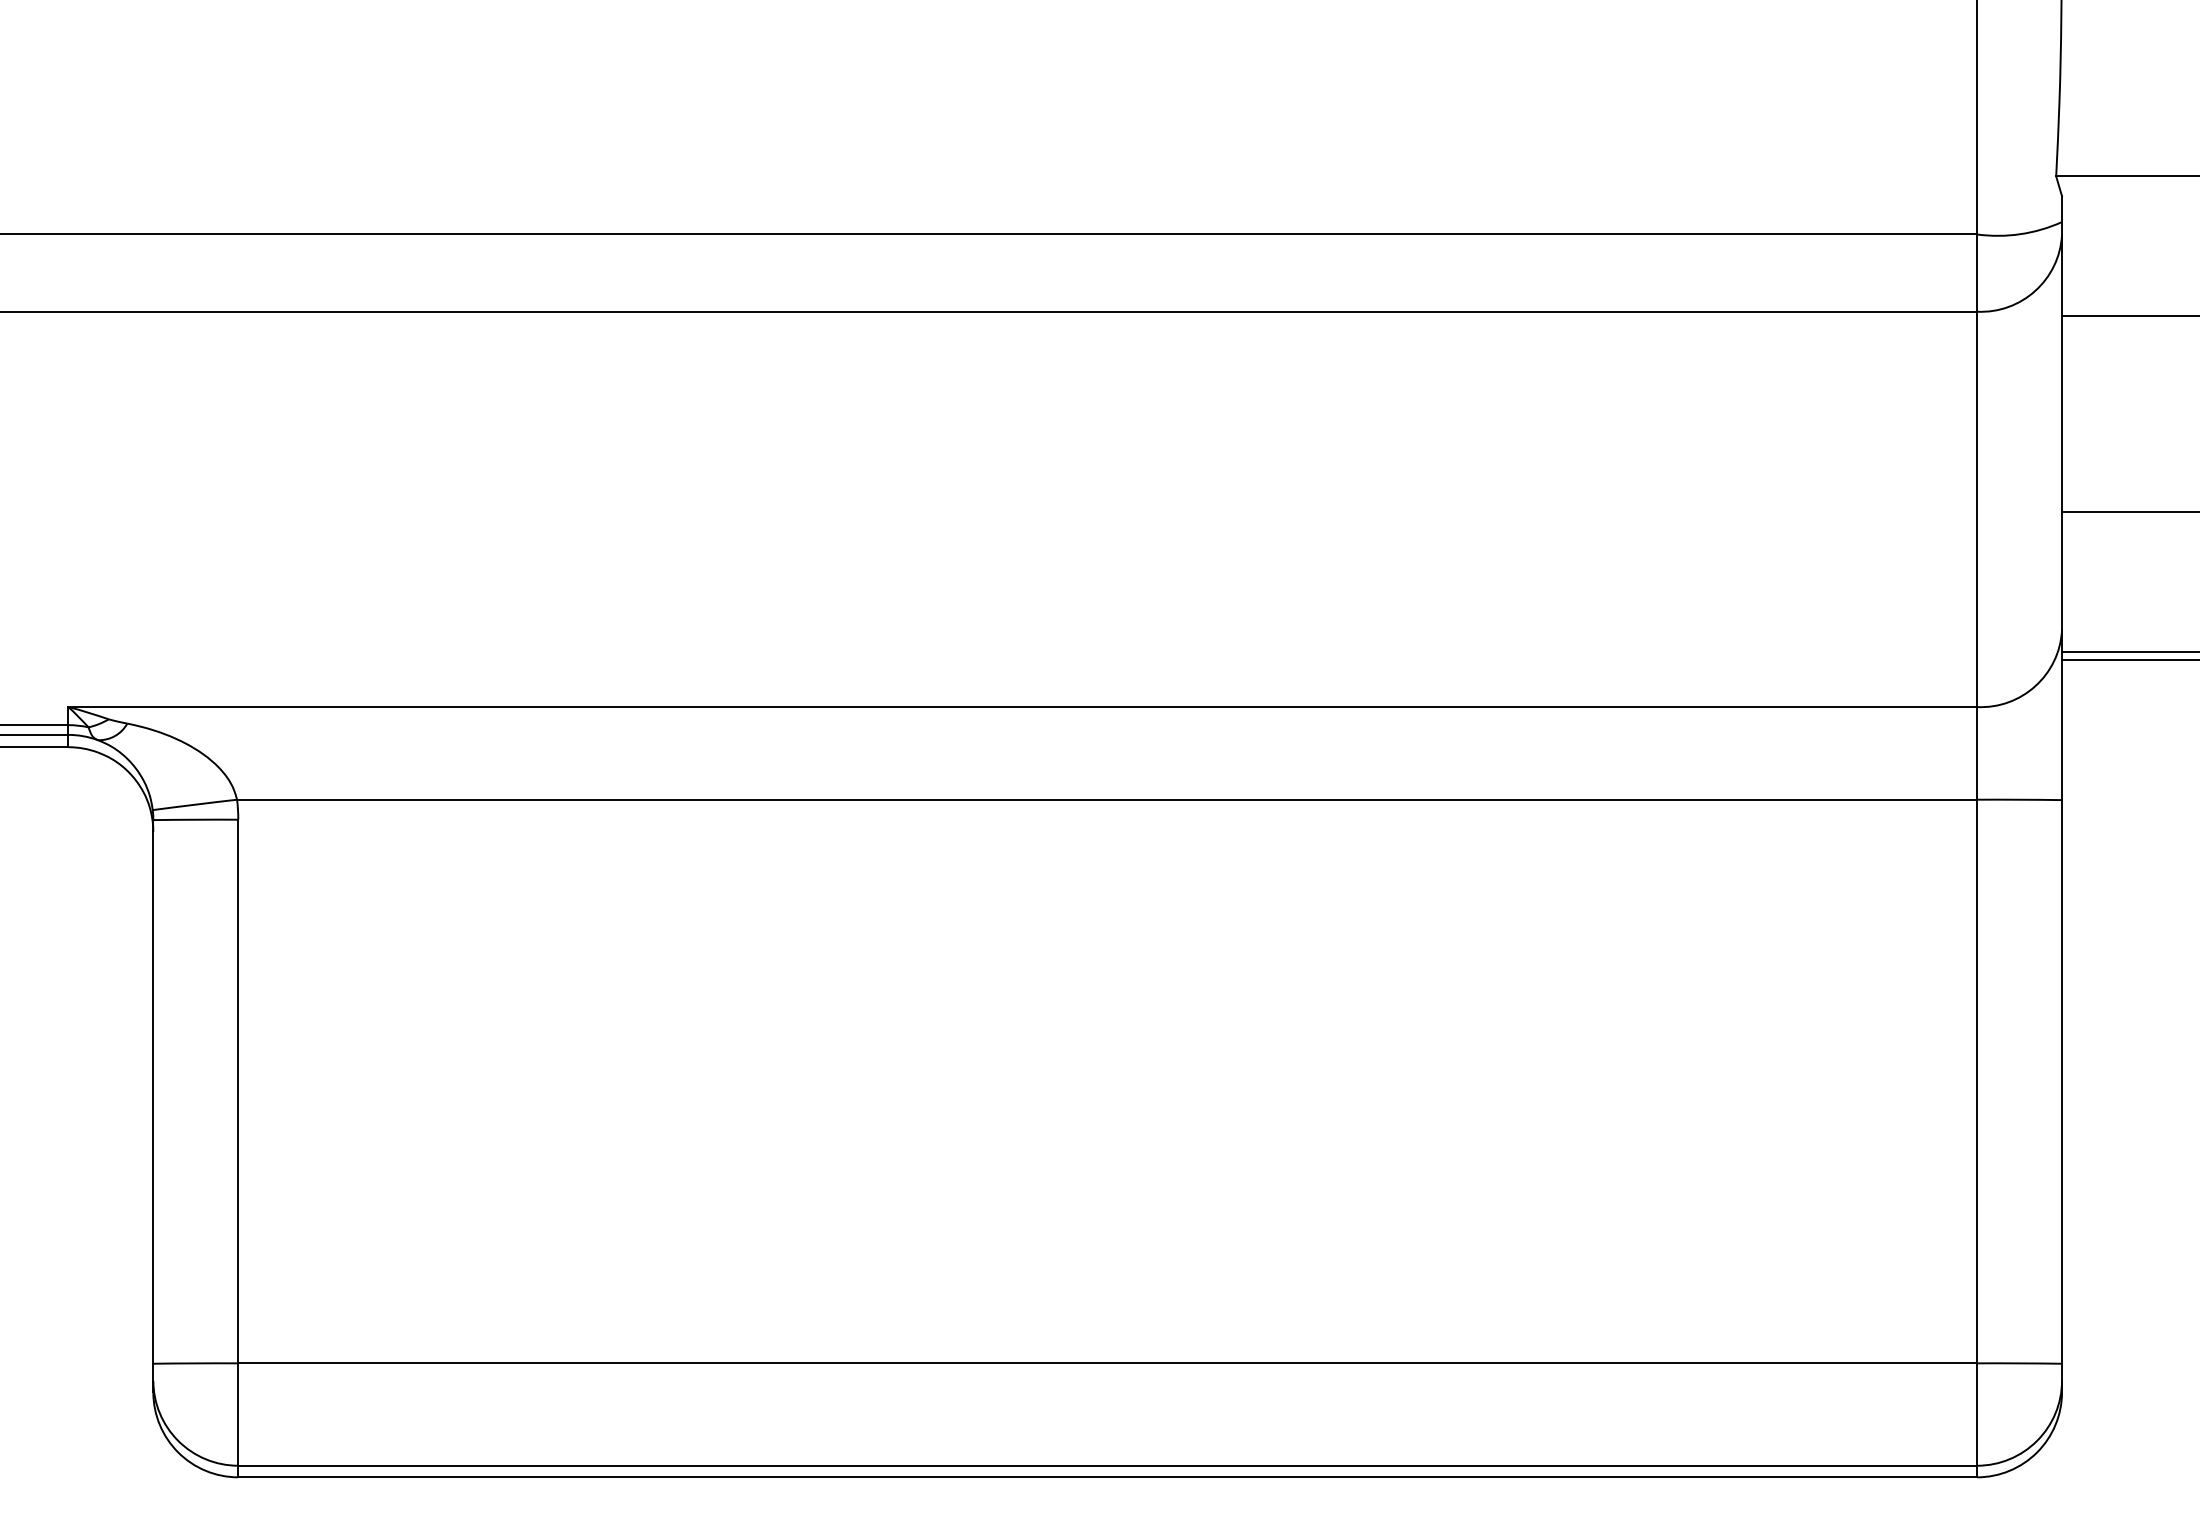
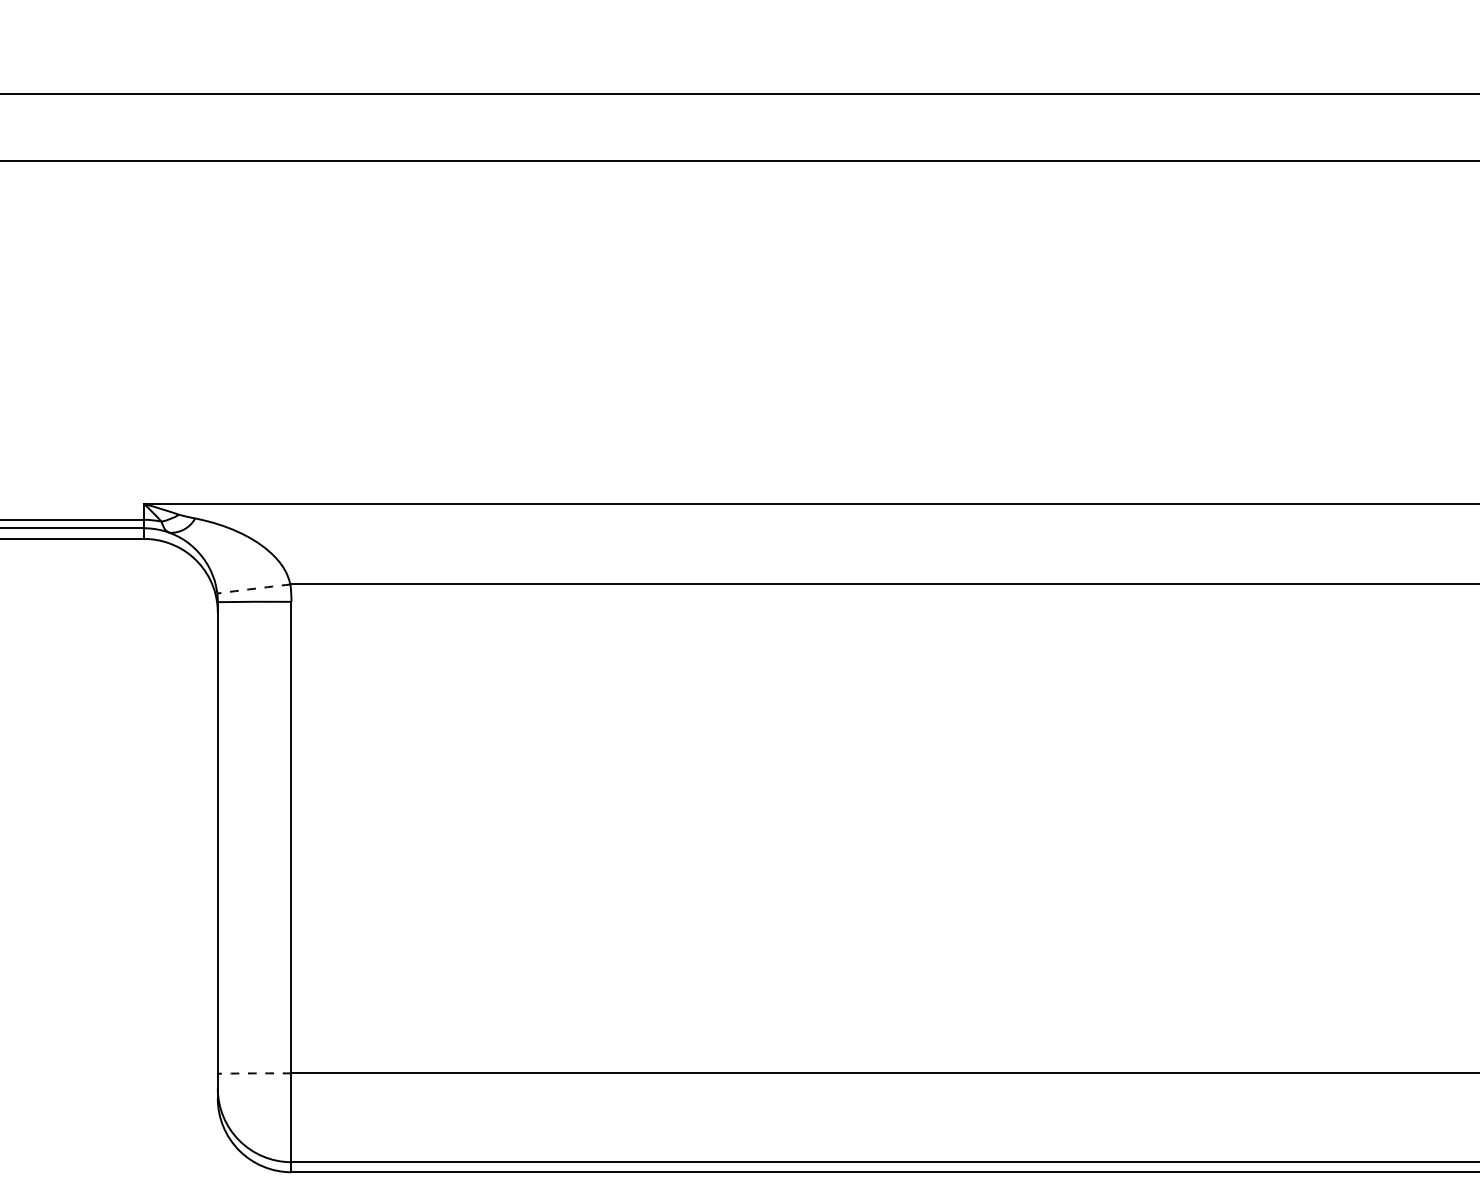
arc: (194, 804) -> (253, 588), solid -> dashed
arc: (195, 1363) -> (254, 1073), solid -> dashed

